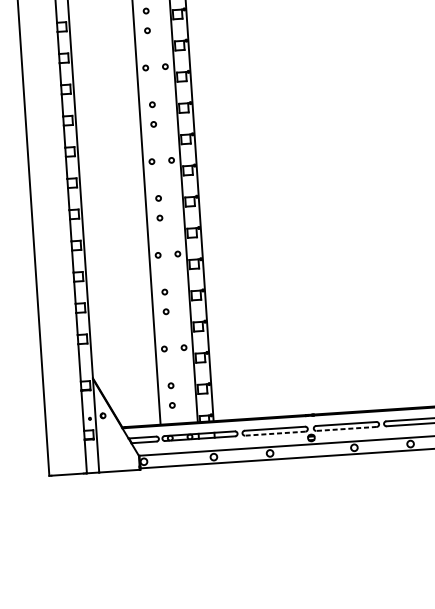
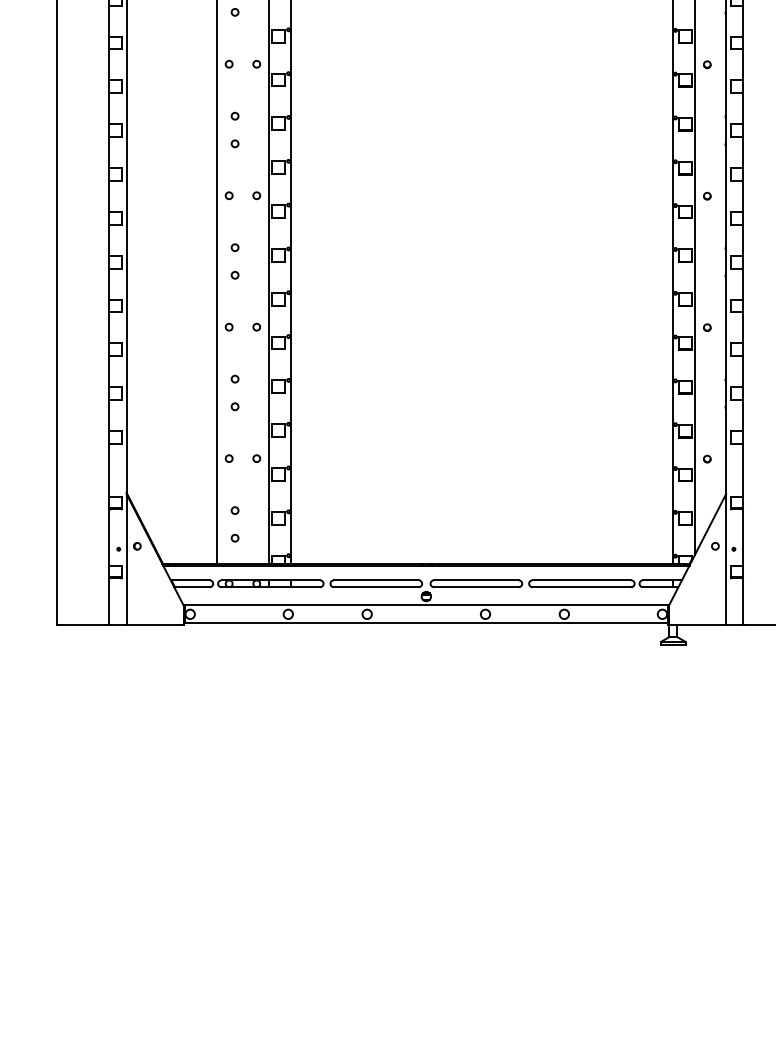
line: (346, 429) -> (475, 587), dashed -> solid
line: (274, 433) -> (375, 587), dashed -> solid

